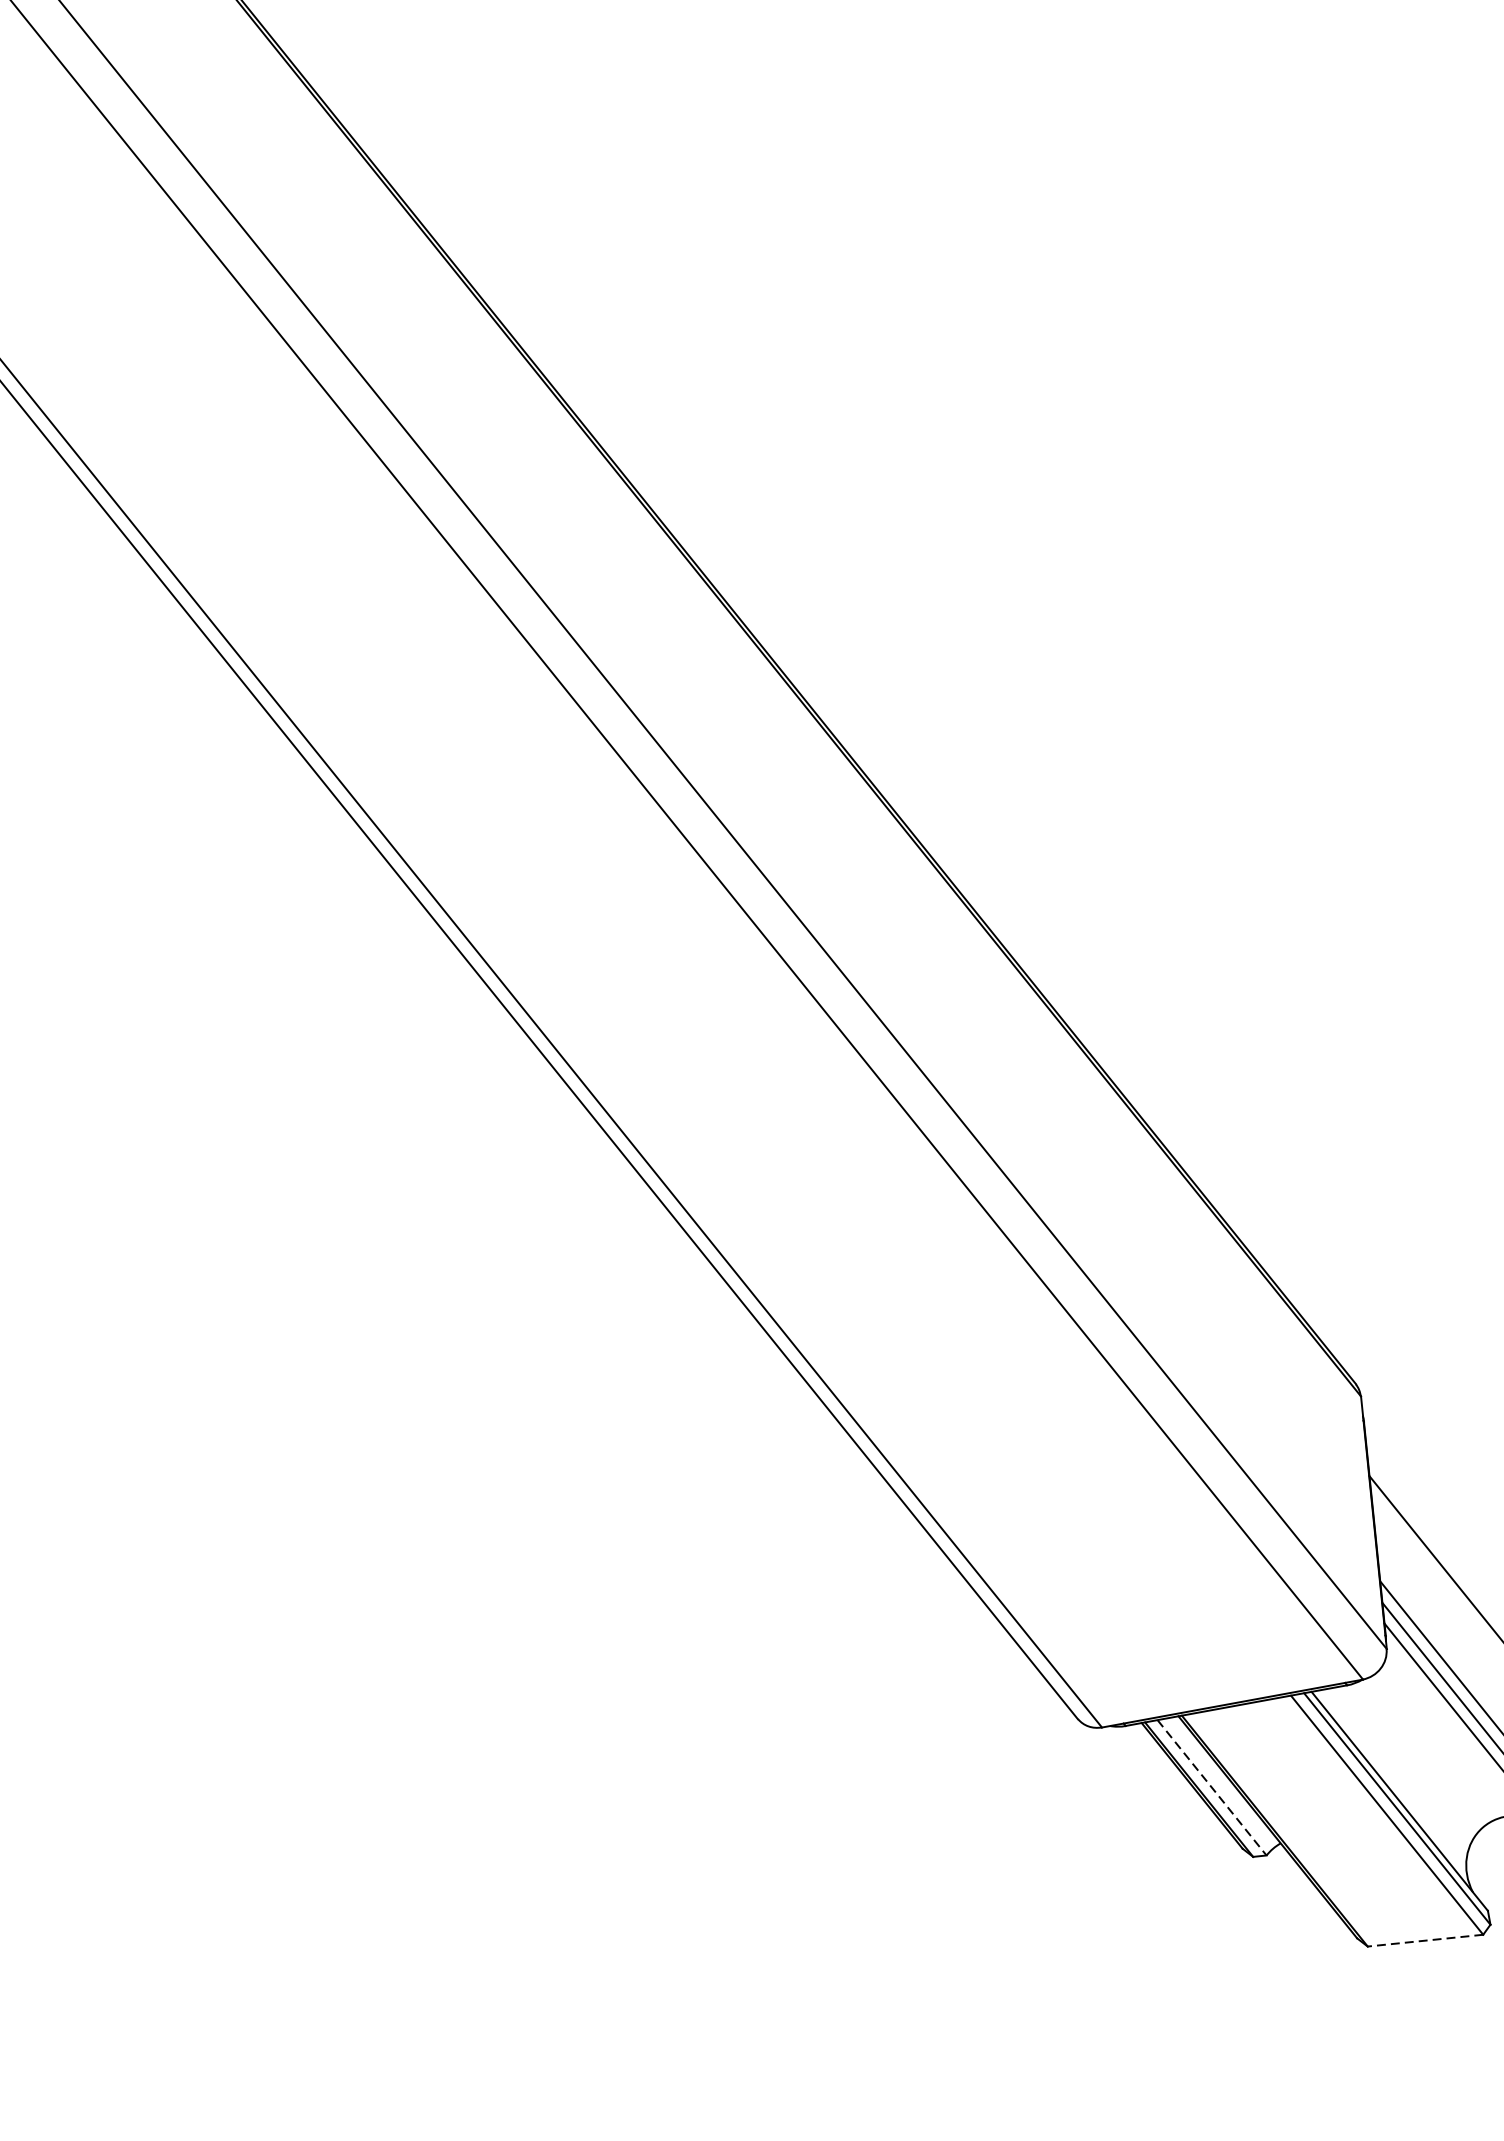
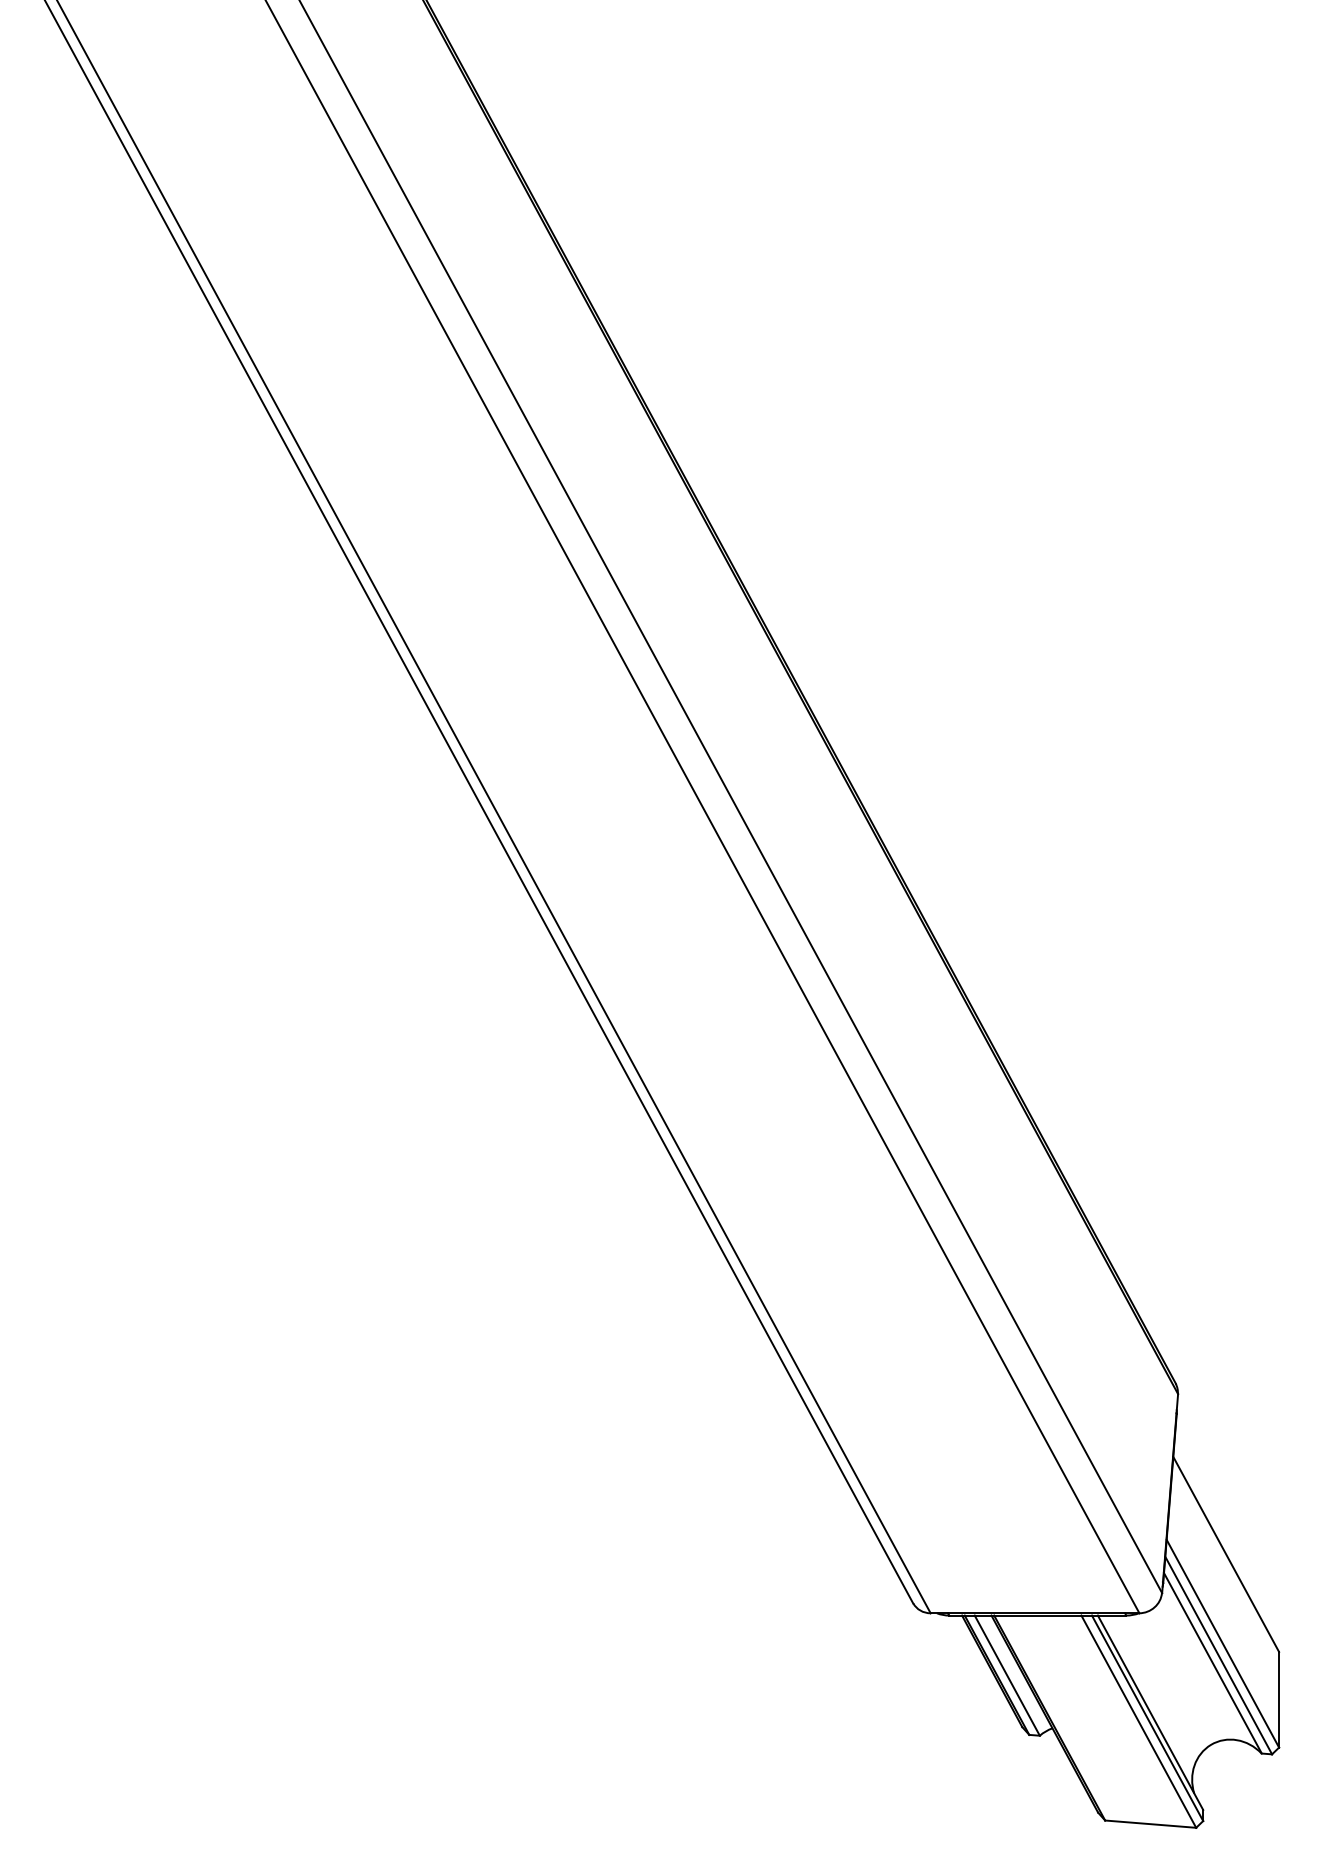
line: (1212, 1788) -> (1007, 1676), dashed -> solid
line: (1425, 1941) -> (1150, 1824), dashed -> solid

